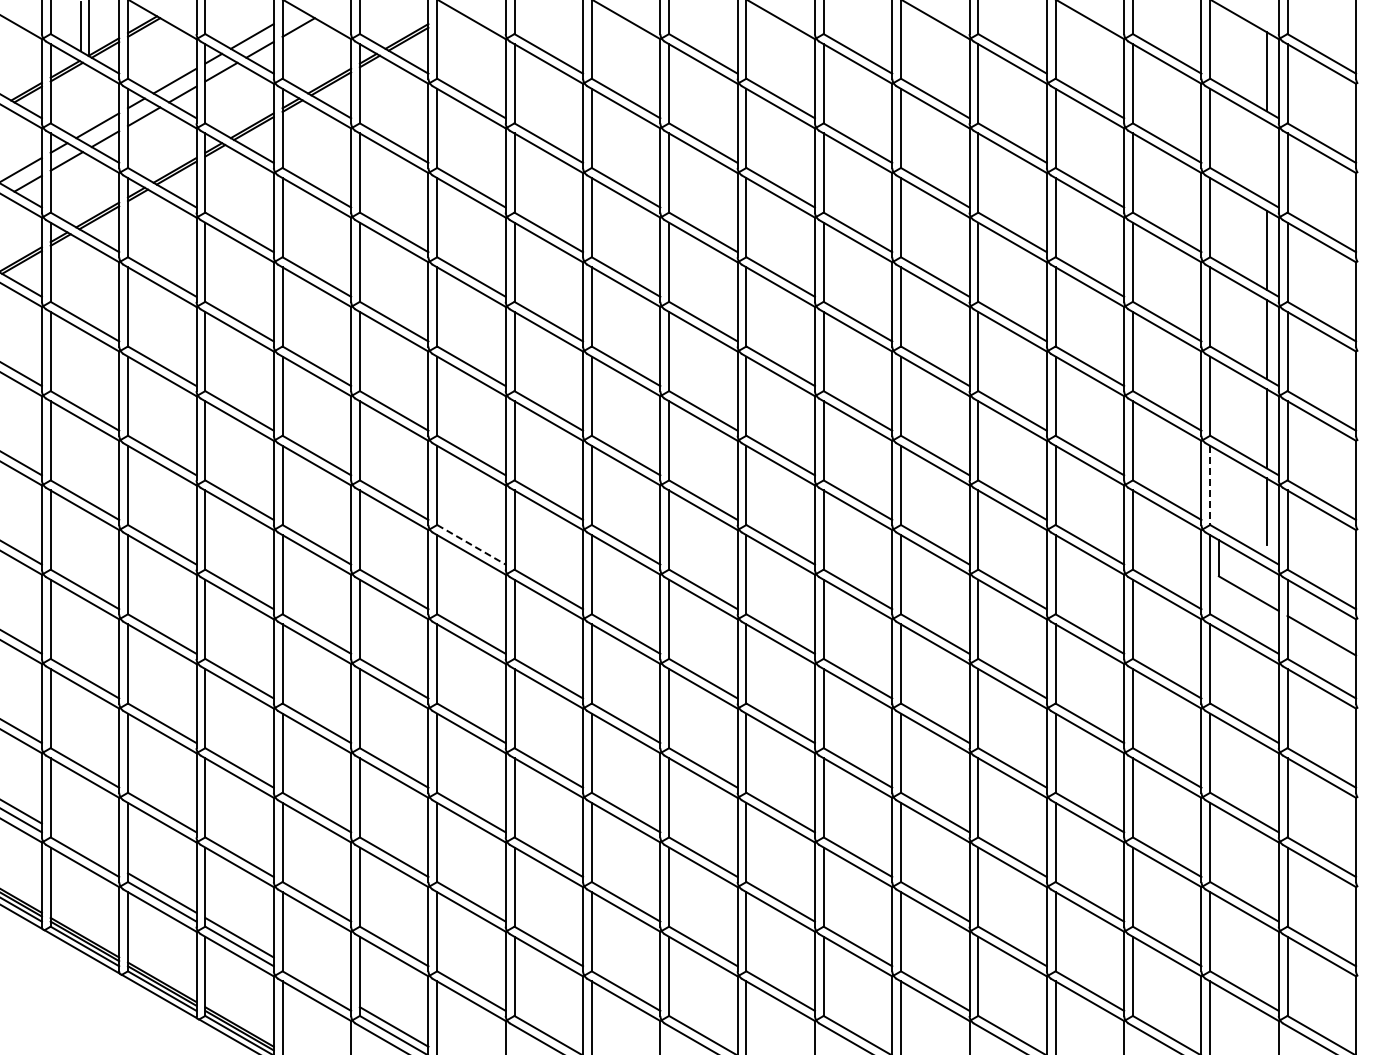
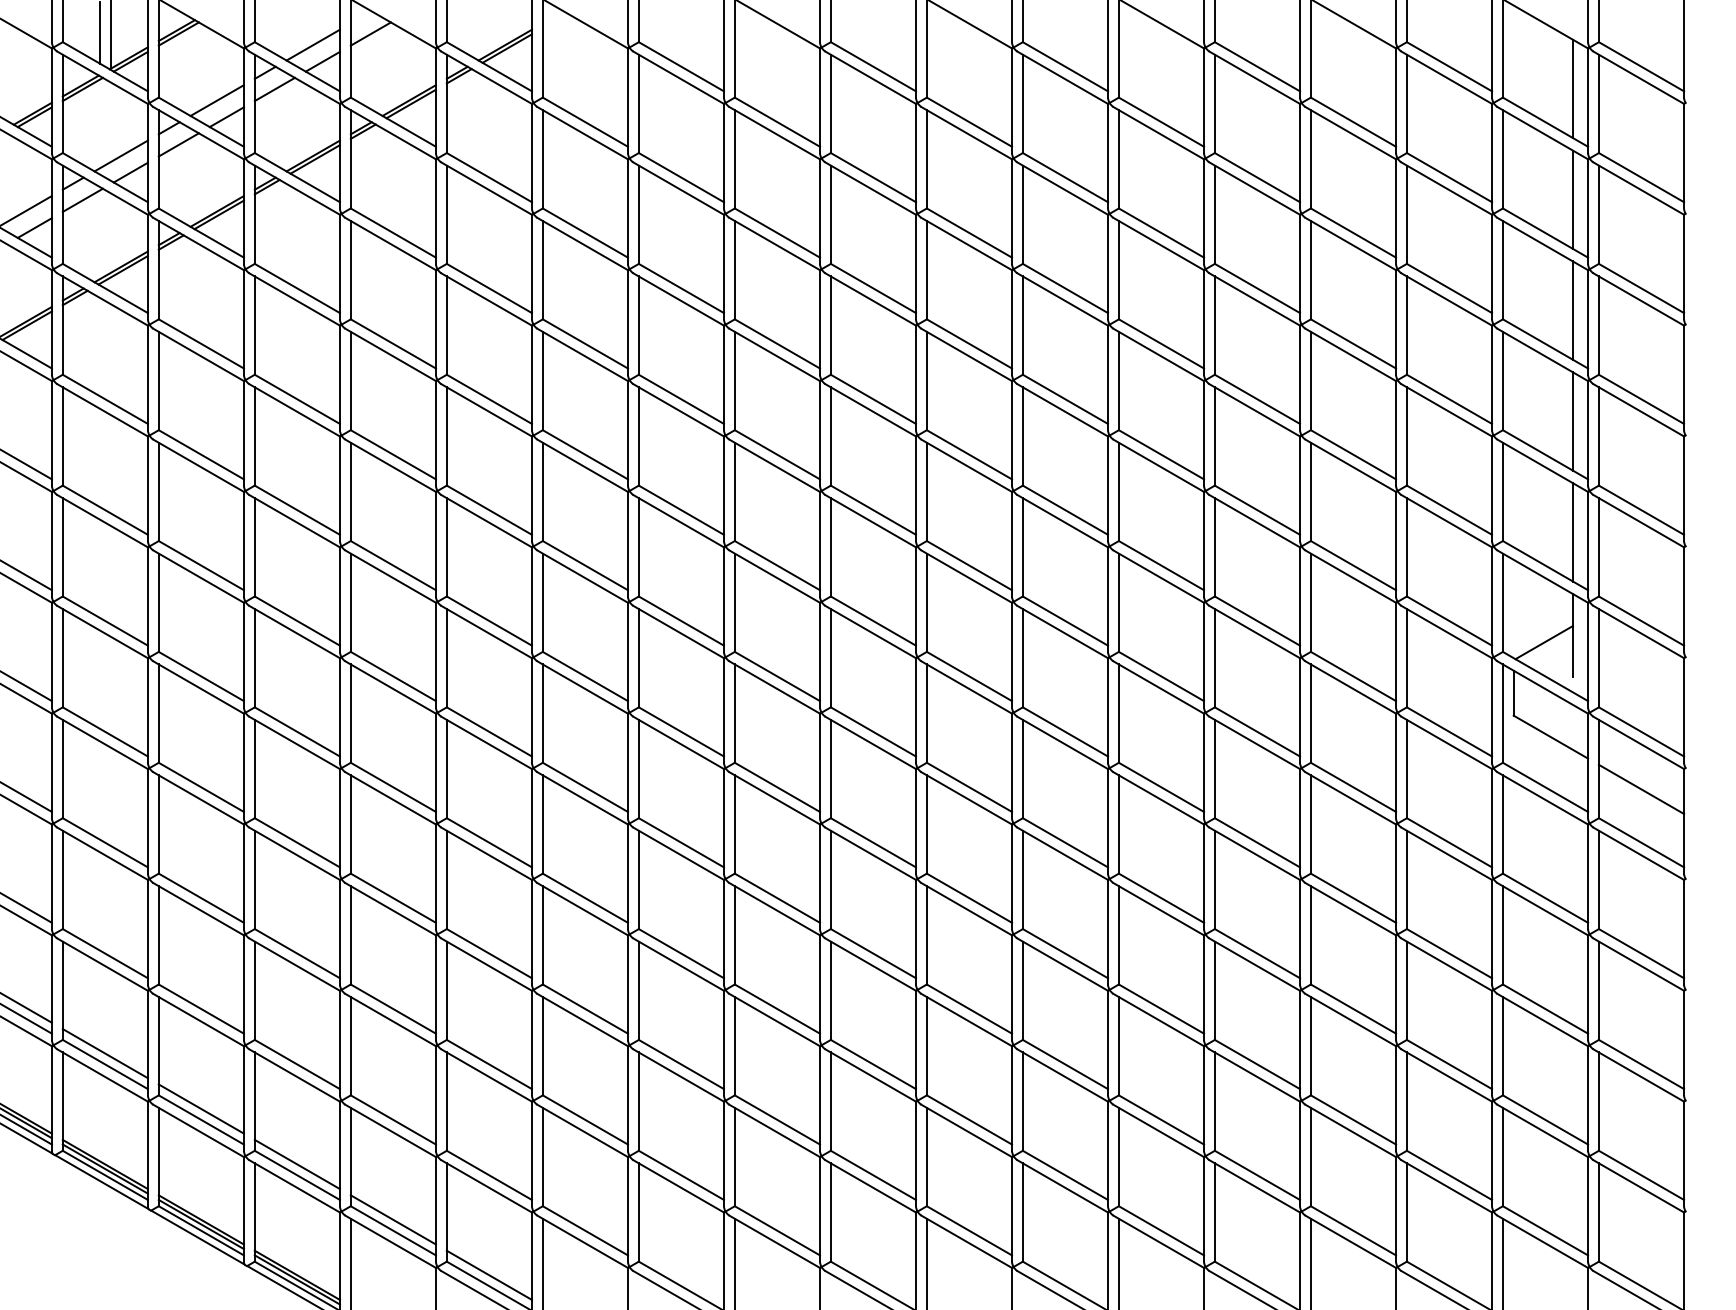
line: (1266, 160) -> (1572, 199), added
line: (1210, 485) -> (1503, 602), dashed -> solid
line: (1243, 517) -> (1544, 642), added
line: (471, 544) -> (585, 676), dashed -> solid
line: (84, 848) -> (104, 1053), added
line: (316, 982) -> (392, 1220), added

